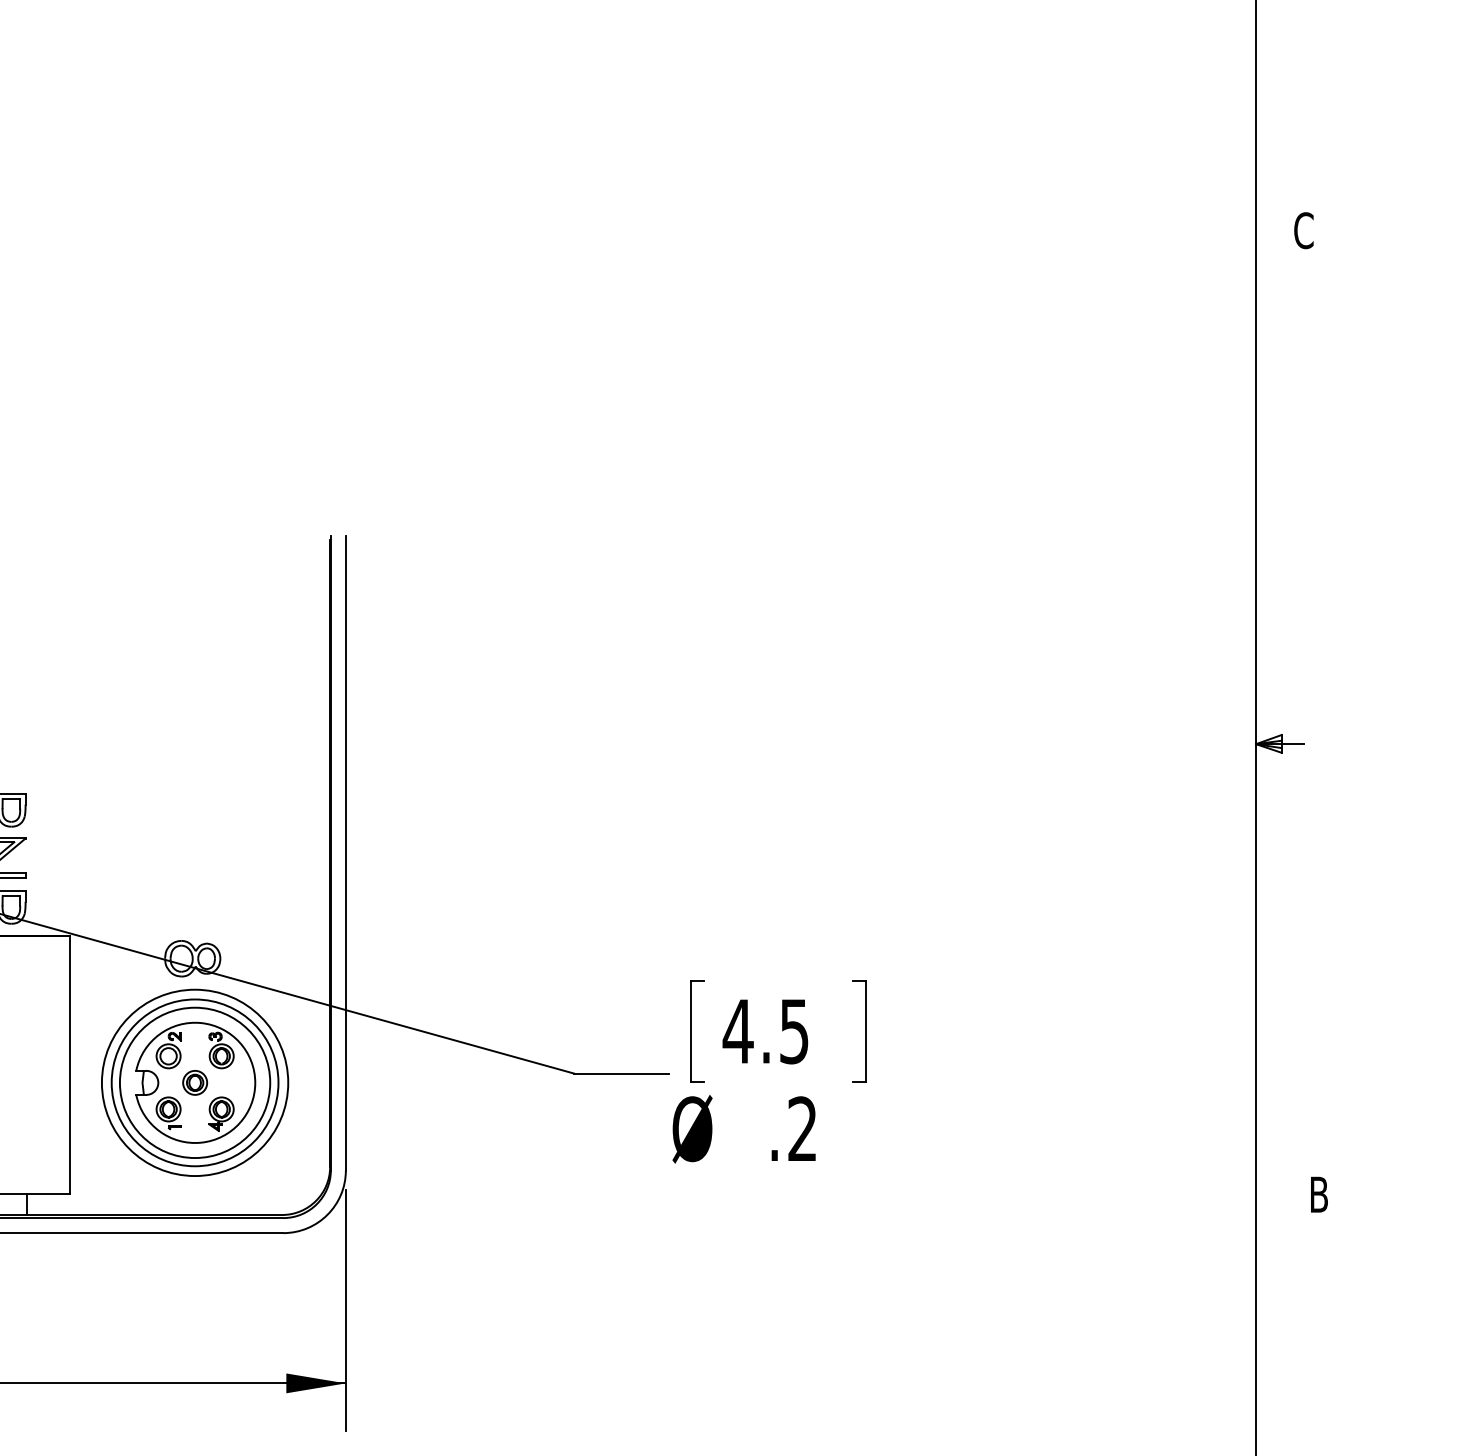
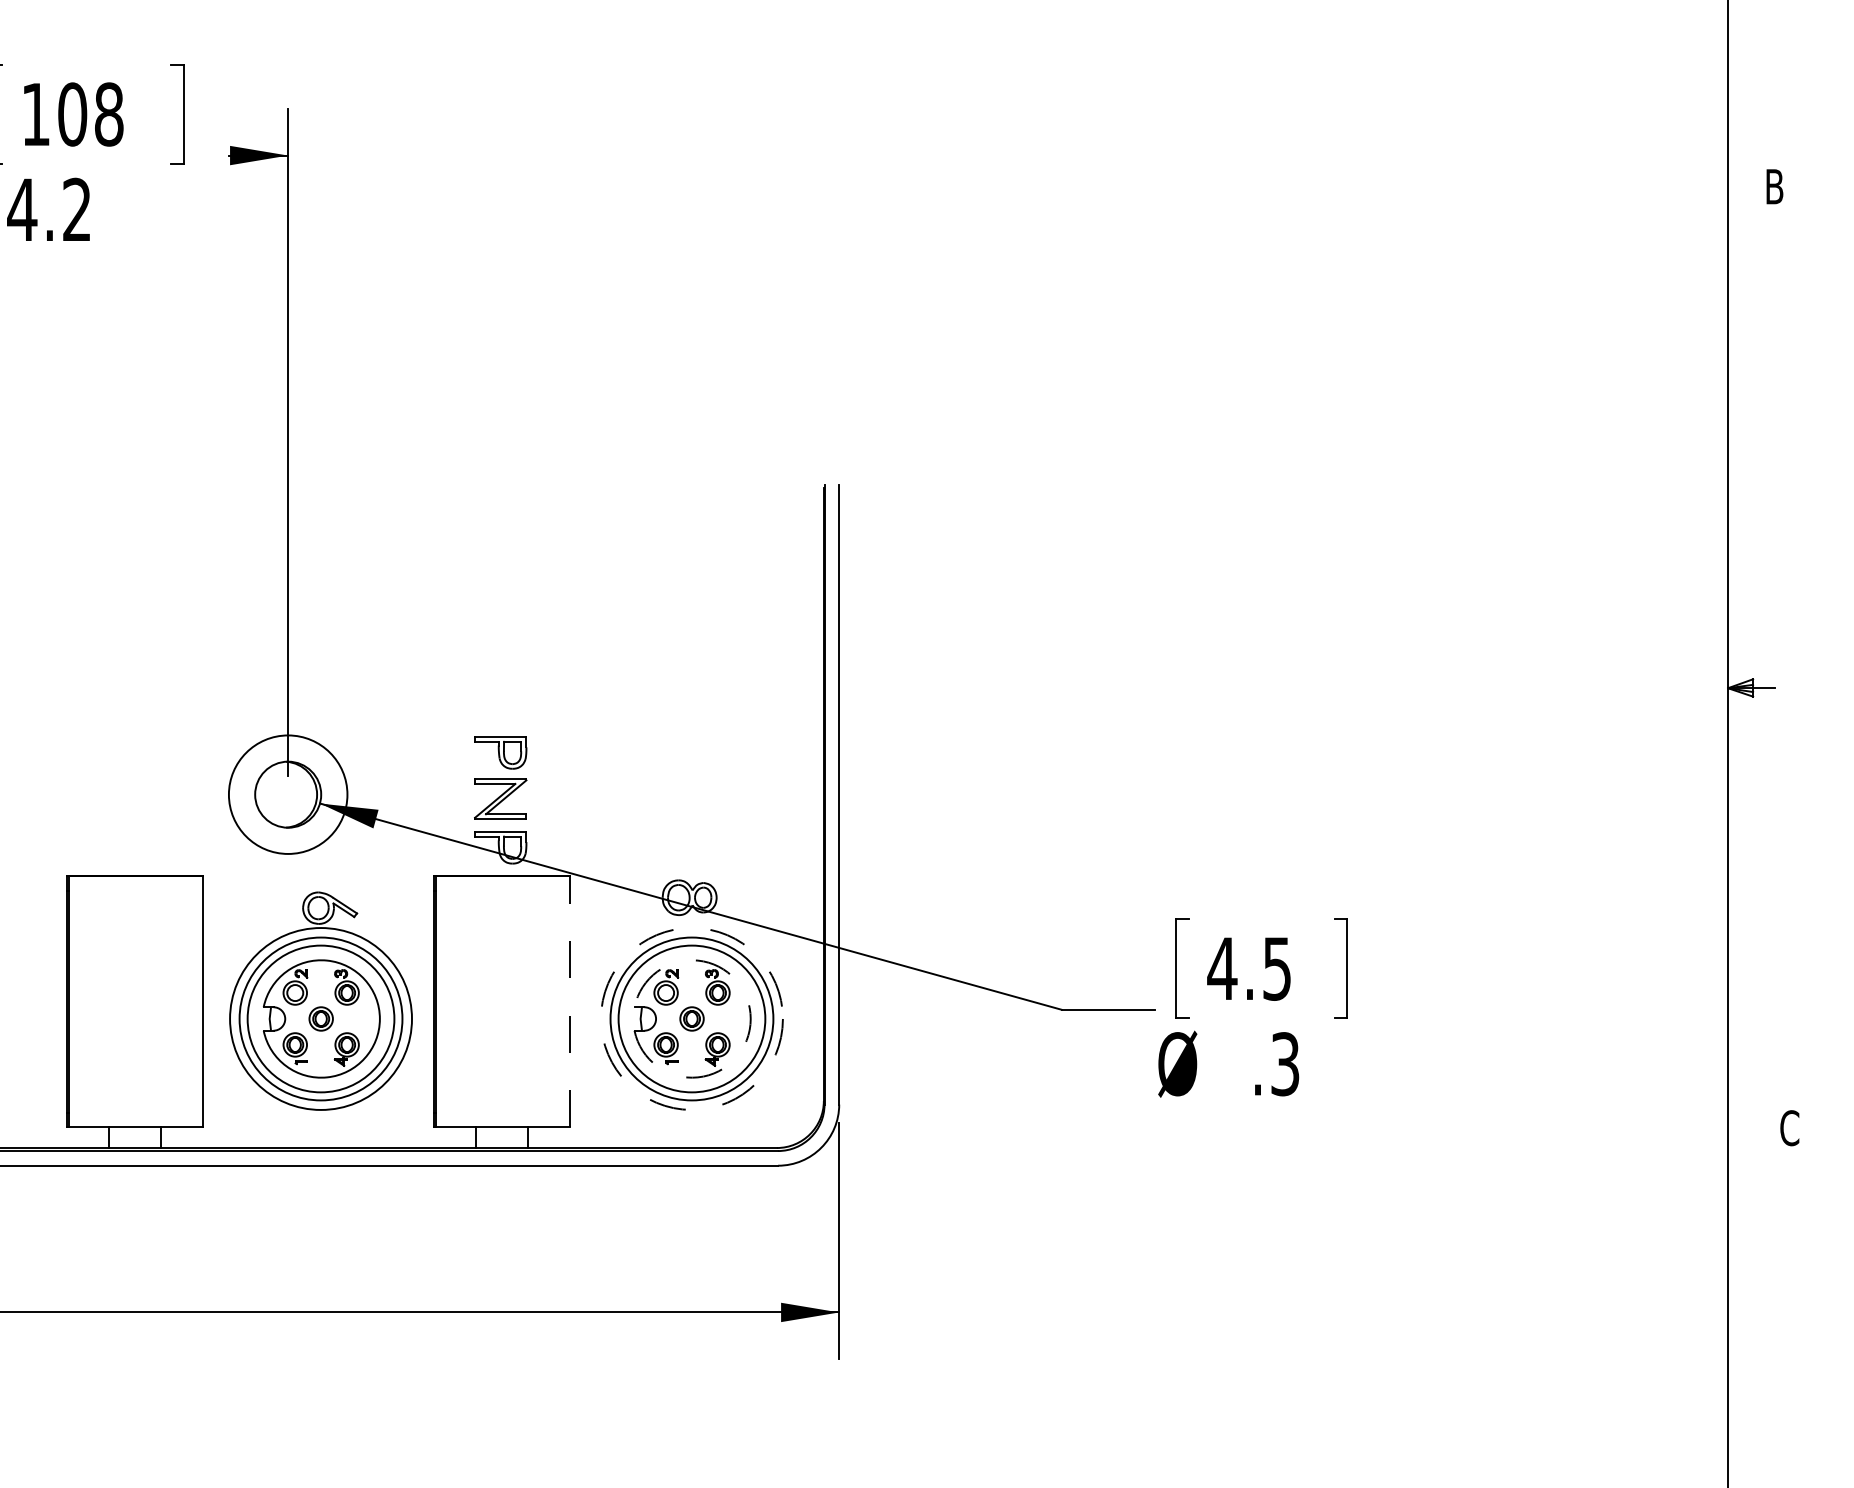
text: (1303, 230) -> (1774, 186), C -> B
line: (70, 1064) -> (570, 1001), solid -> dashed
circle: (194, 1082) -> (691, 1018), solid -> dashed
arc: (255, 1082) -> (750, 1018), solid -> dashed
text: (802, 1129) -> (1285, 1064), .2 -> .3
text: (1318, 1195) -> (1789, 1128), B -> C

